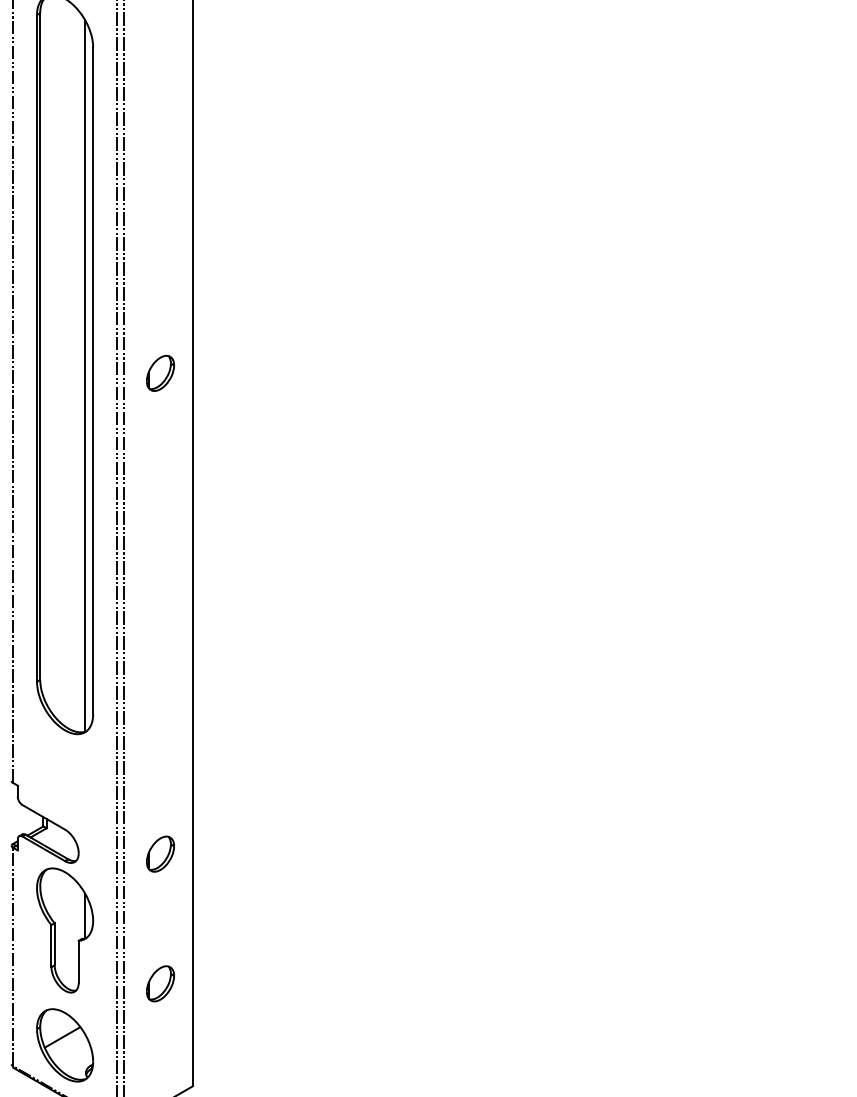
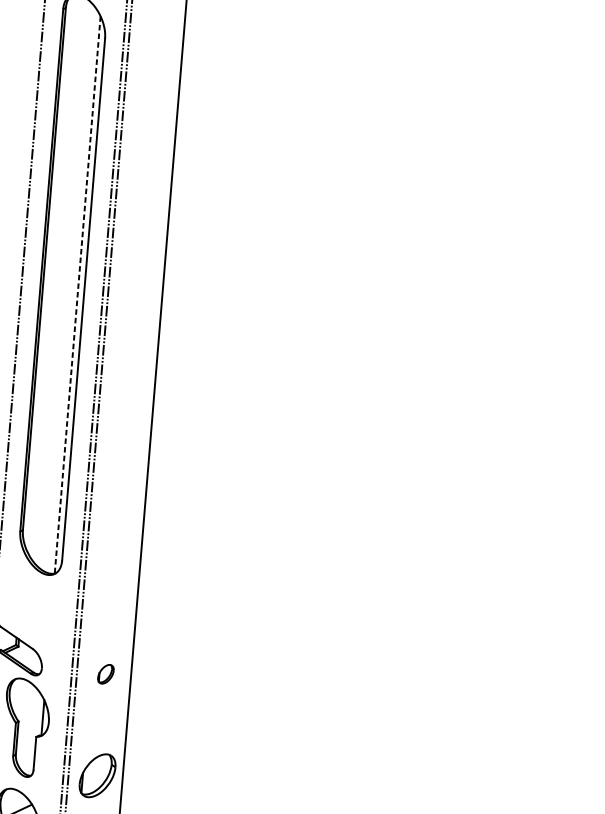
part: (160, 373) -> (136, 297), removed
line: (85, 375) -> (77, 294), solid -> dashed
part: (160, 853) -> (105, 673), size x0.7
part: (160, 983) -> (97, 775), size x1.6

